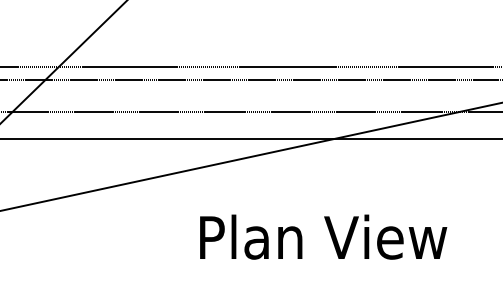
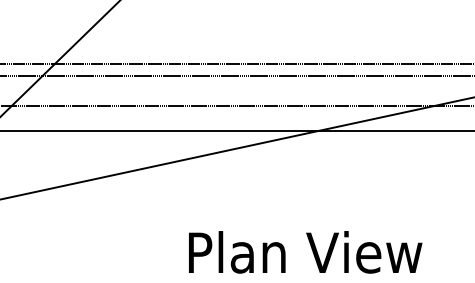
text: (323, 237) -> (305, 252), moved

